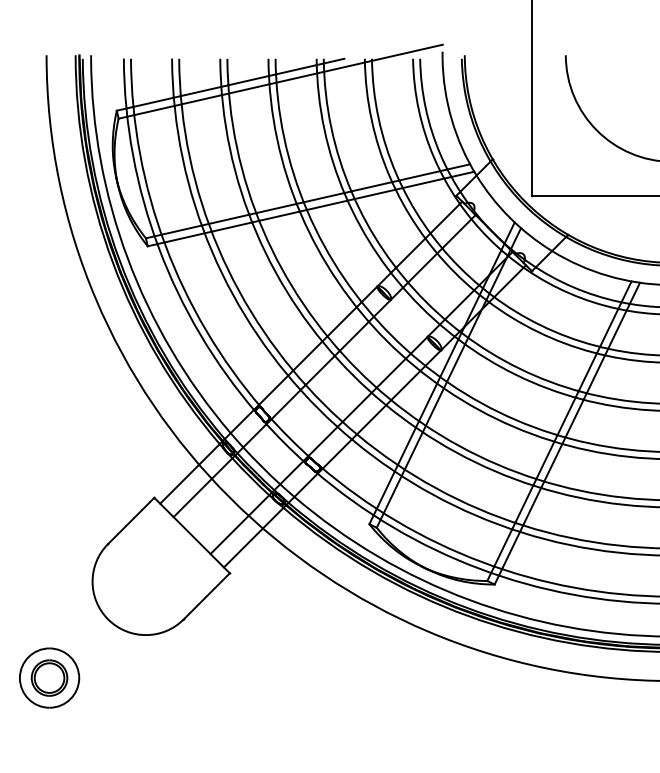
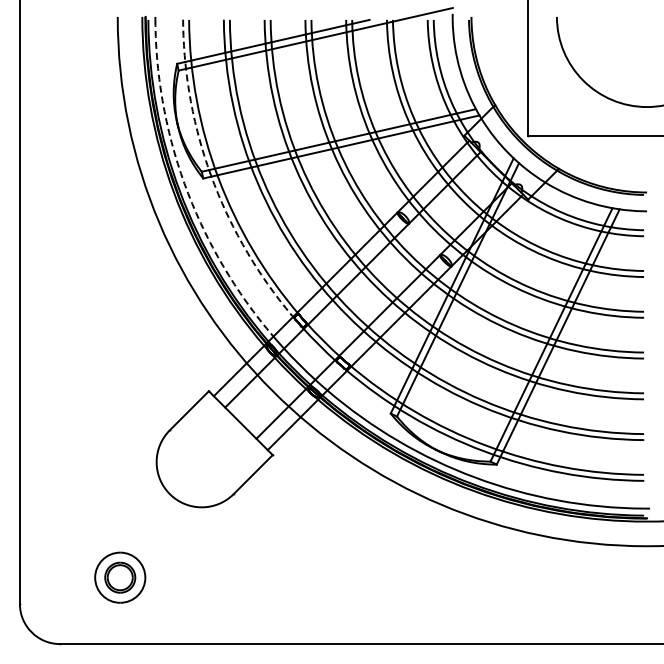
arc: (158, 247) -> (212, 179), solid -> dashed
arc: (127, 258) -> (186, 188), solid -> dashed
part: (49, 677) -> (120, 577), moved

